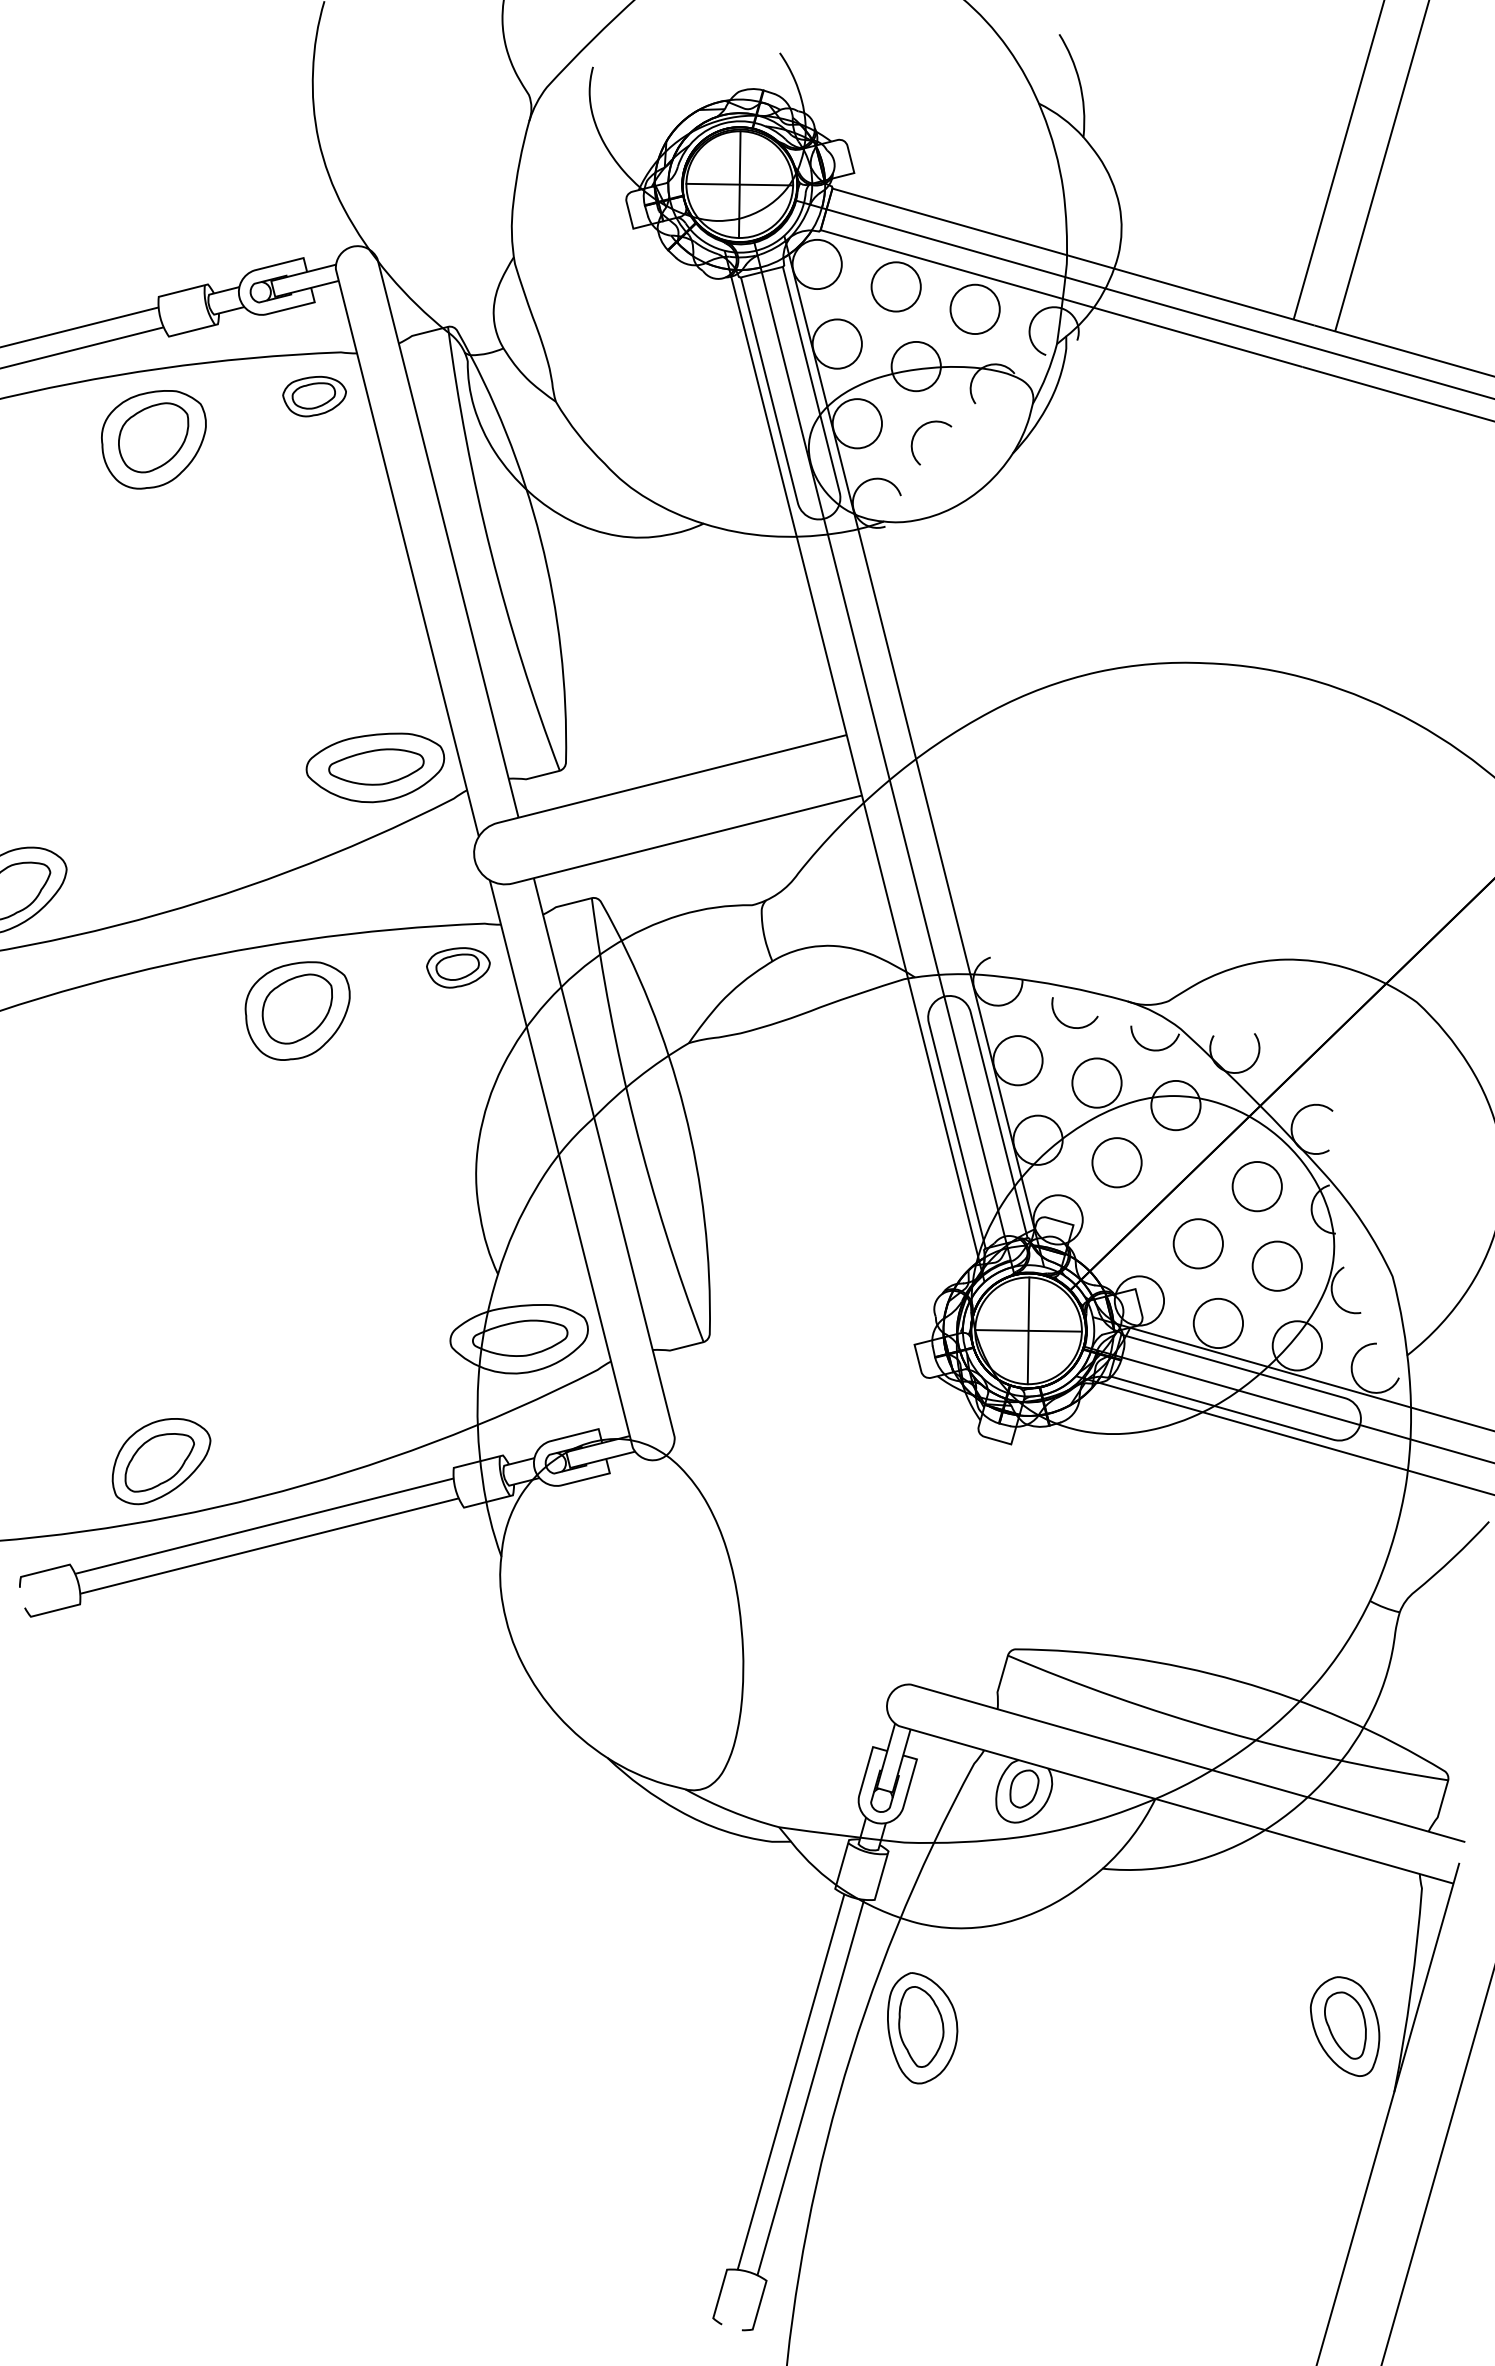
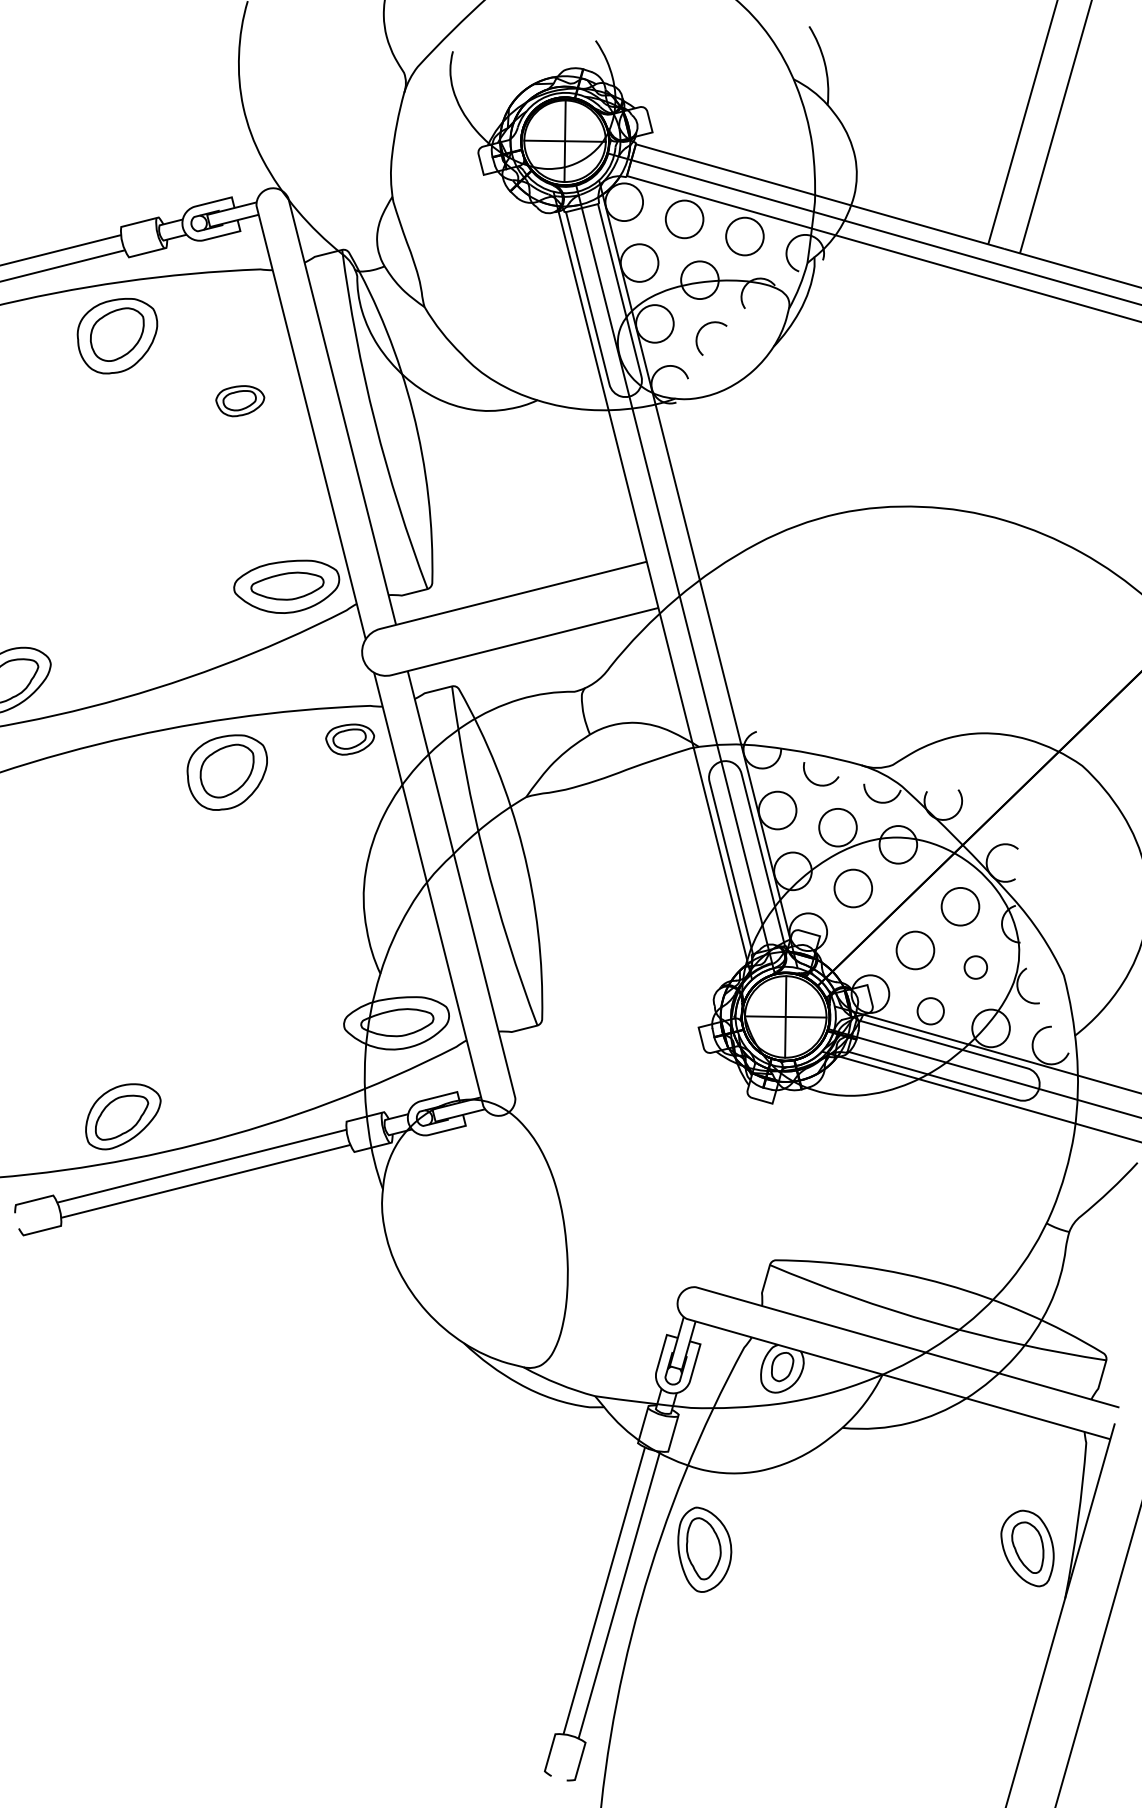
part: (314, 397) -> (240, 401), moved
circle: (1276, 1266) -> (975, 967), size x0.6
circle: (1218, 1323) -> (930, 1011), size x0.7

